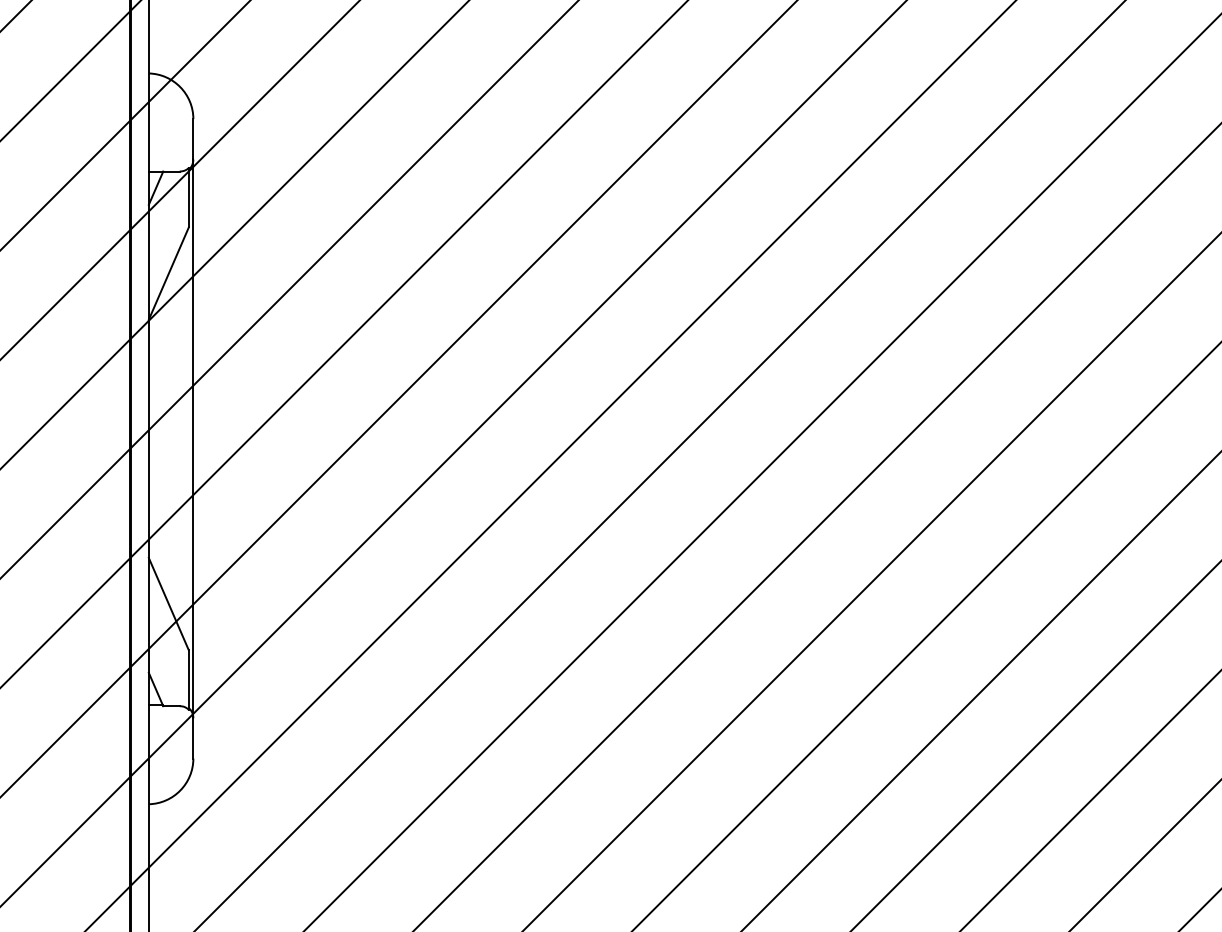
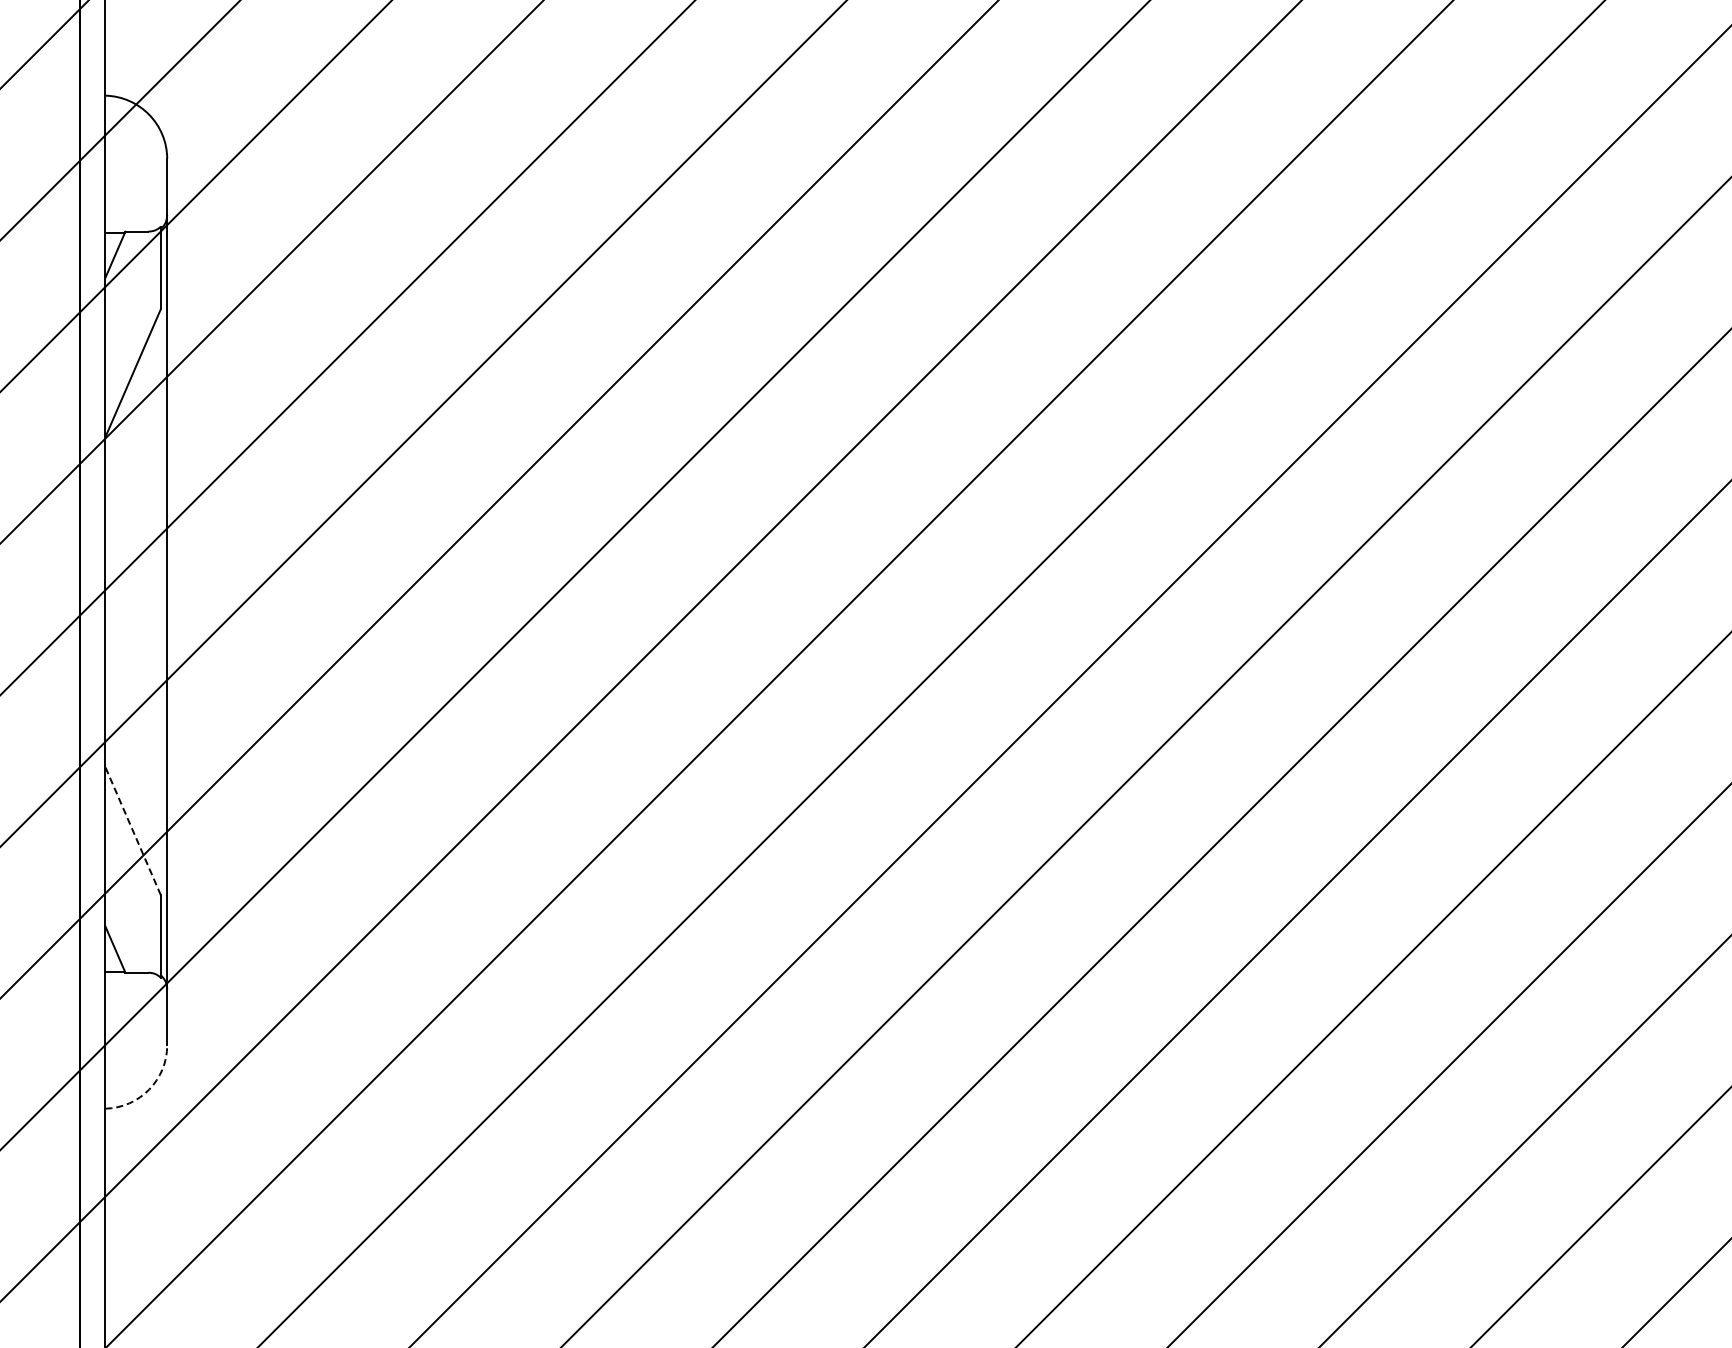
line: (169, 604) -> (133, 831), solid -> dashed
arc: (180, 790) -> (149, 1089), solid -> dashed

